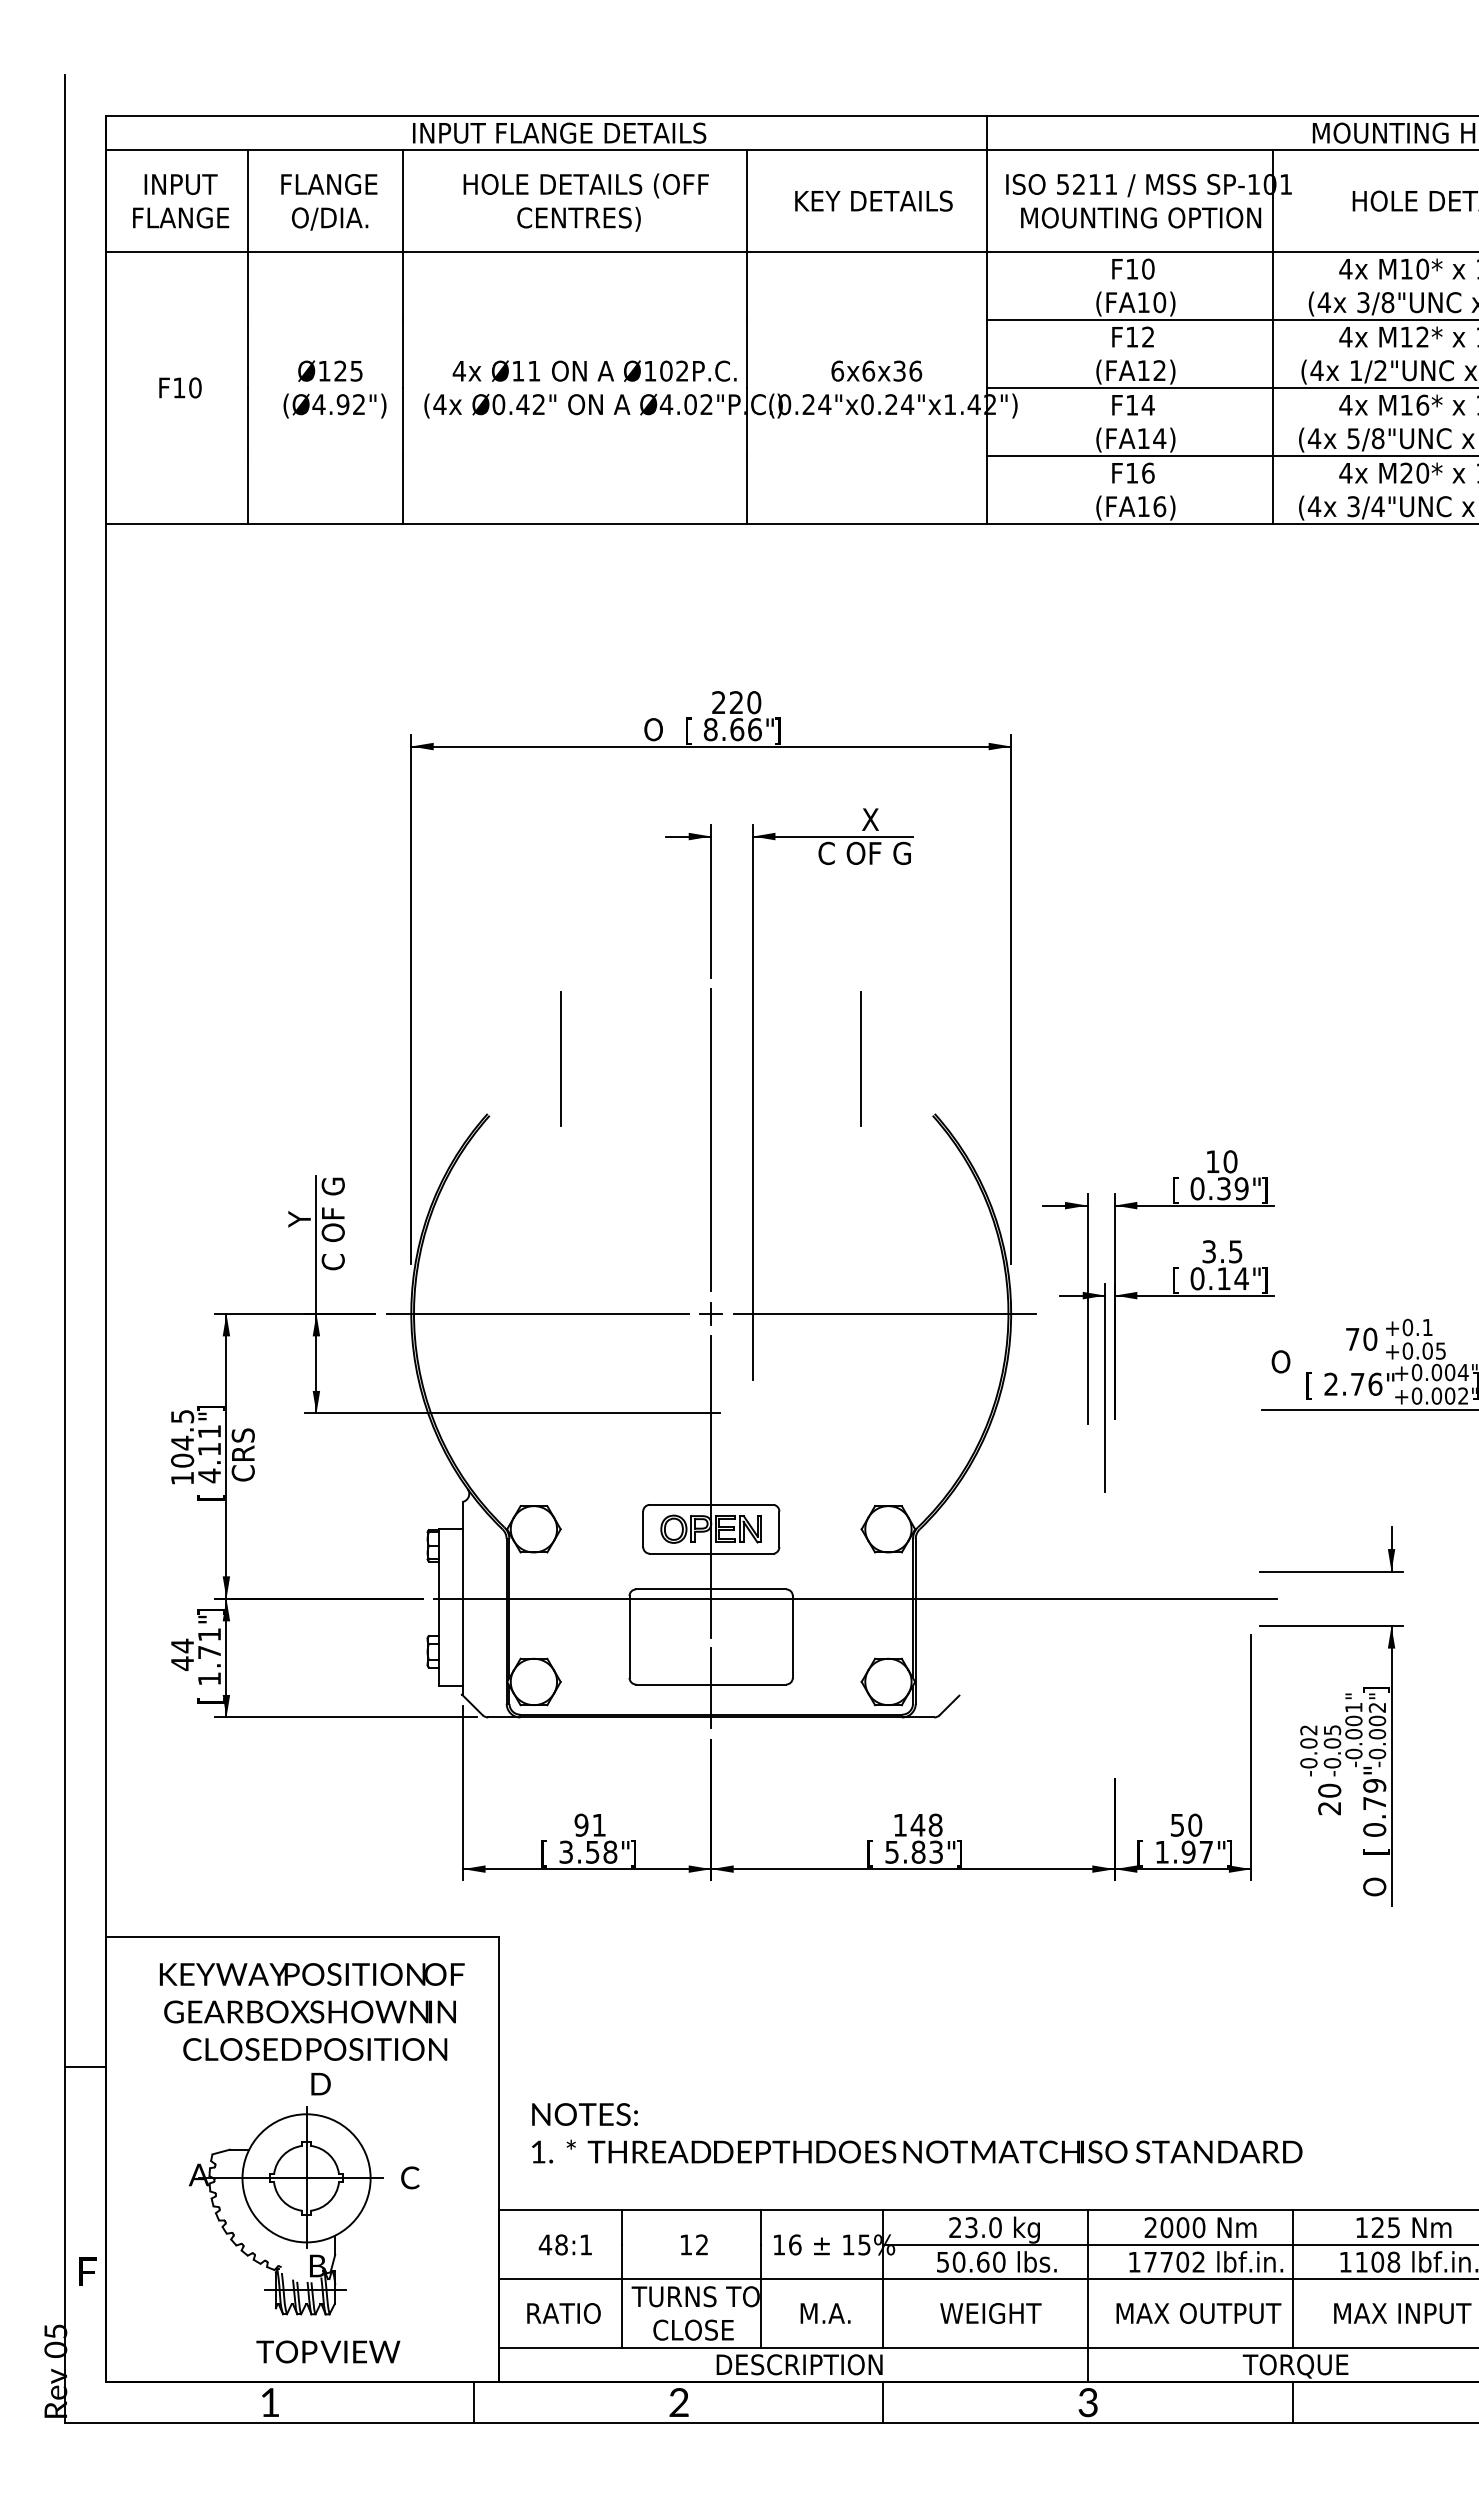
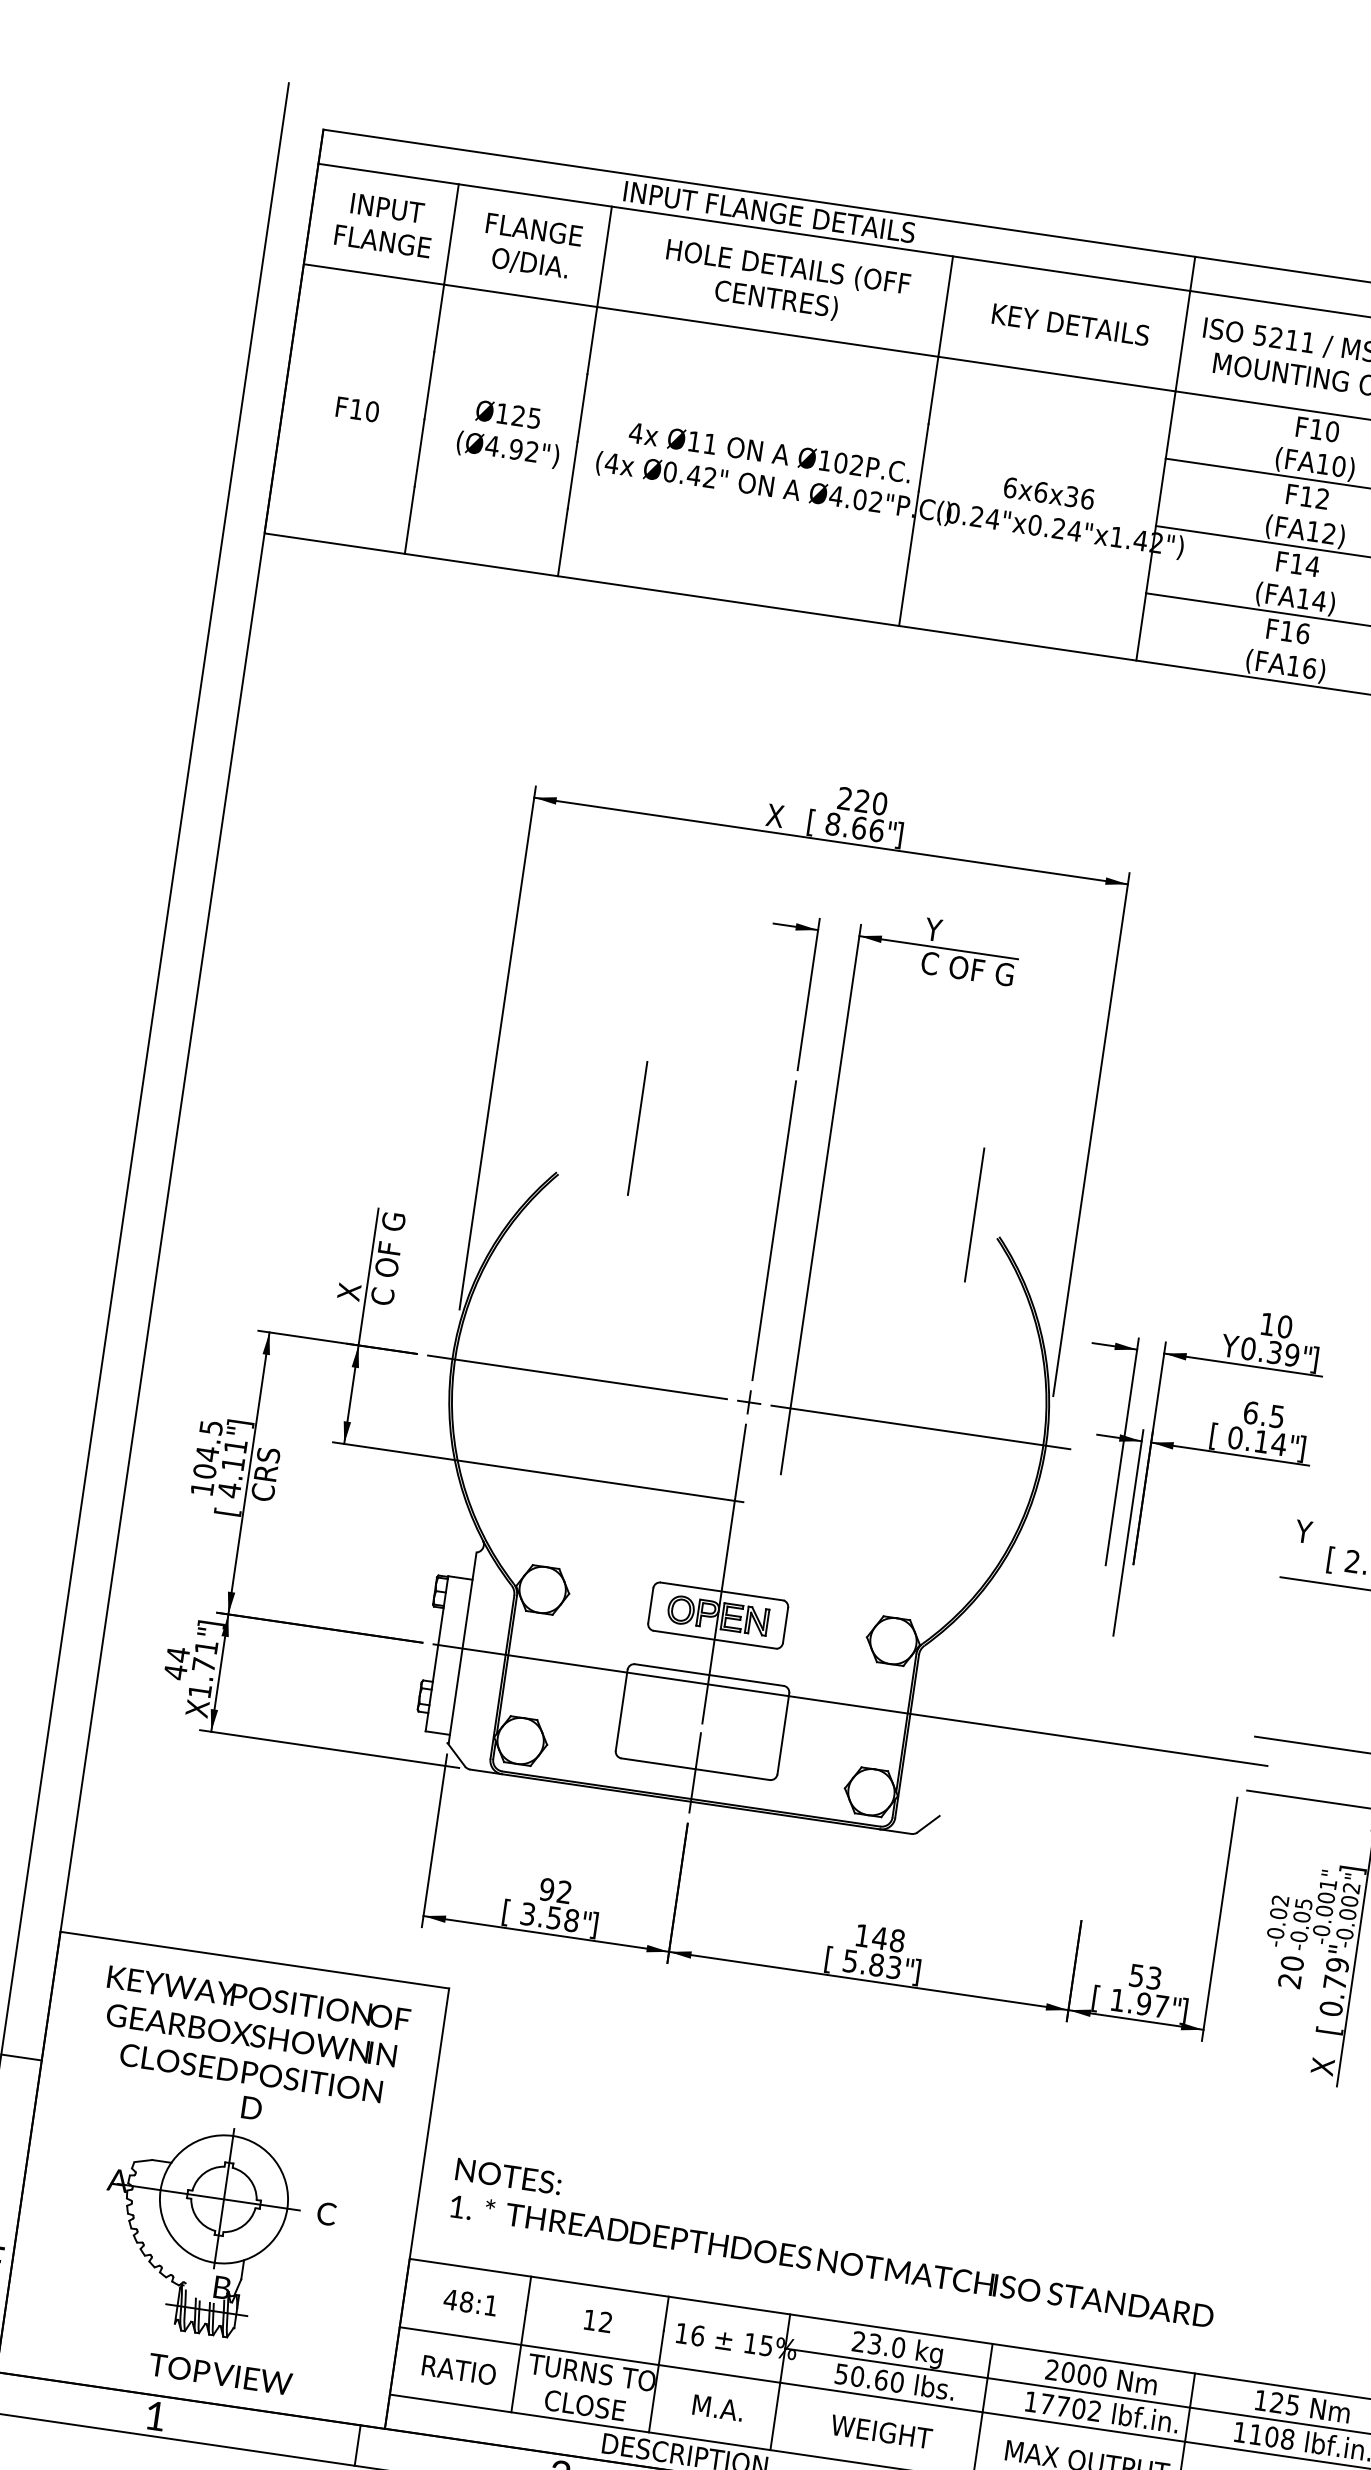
text: (652, 729) -> (775, 815), O -> X
text: (847, 819) -> (955, 932), X -> Y
line: (860, 1058) -> (973, 1214), moved
text: (1178, 1190) -> (1229, 1347), [ -> Y
text: (299, 1240) -> (352, 1270), Y -> X
text: (1209, 1251) -> (1251, 1412), 3.5 -> 6.5
text: (1280, 1361) -> (1305, 1531), O -> Y
text: (210, 1696) -> (198, 1708), [ -> X
text: (598, 1824) -> (563, 1891), 91 -> 92
text: (1195, 1824) -> (1154, 1977), 50 -> 53
text: (1374, 1886) -> (1322, 2064), O -> X

